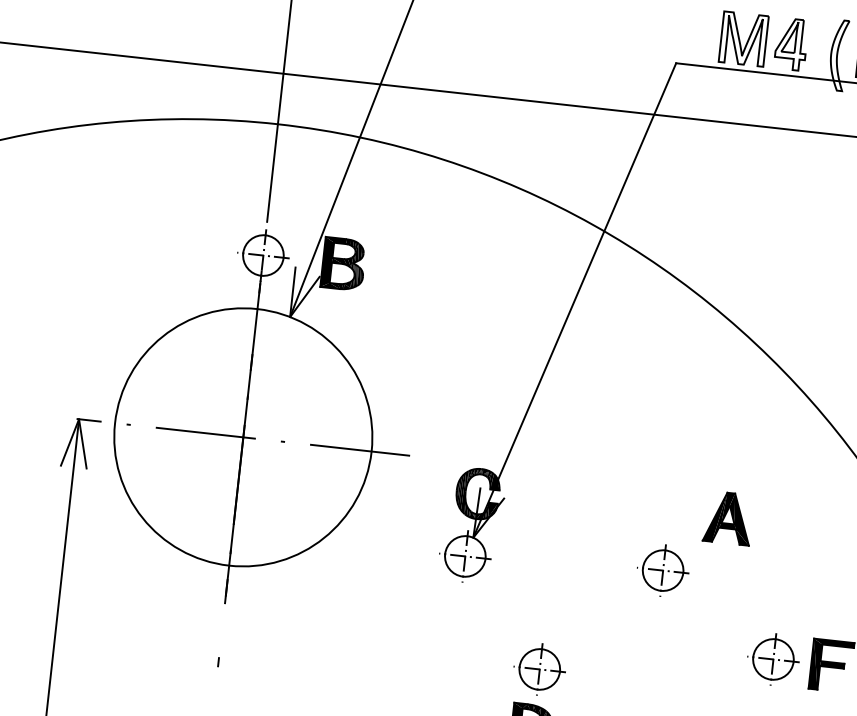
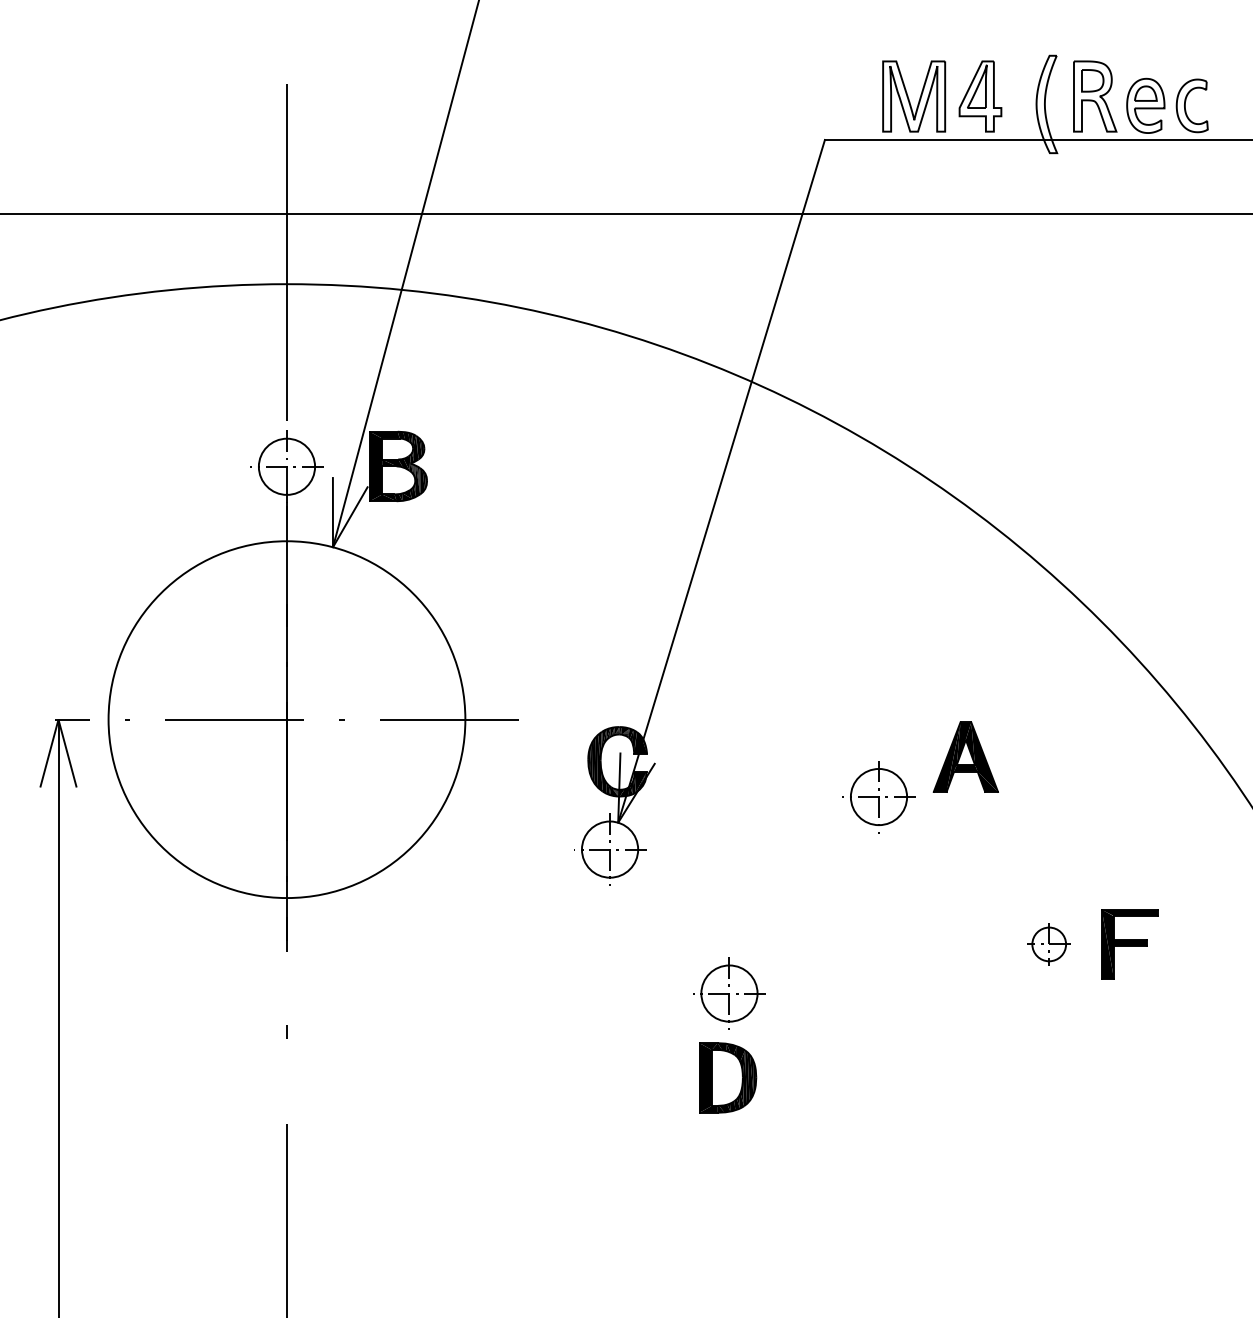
part: (662, 570) -> (878, 797), moved
part: (773, 659) -> (1049, 944), size x0.6

